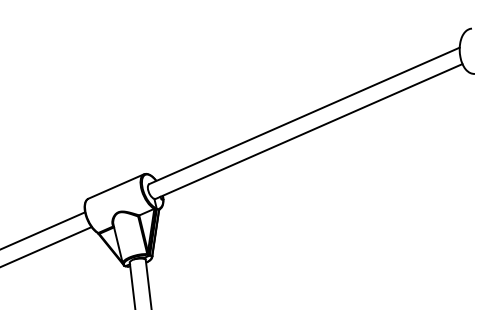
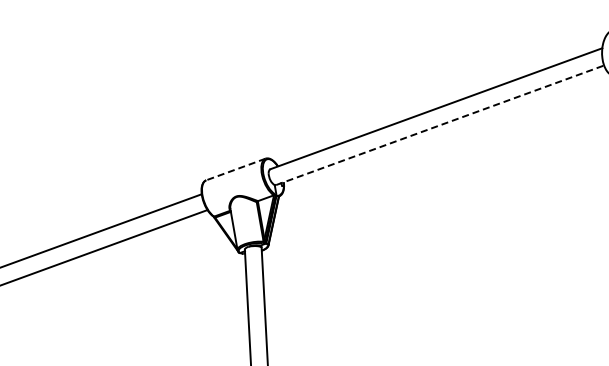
line: (309, 131) -> (440, 125), solid -> dashed
line: (115, 186) -> (235, 169), solid -> dashed

